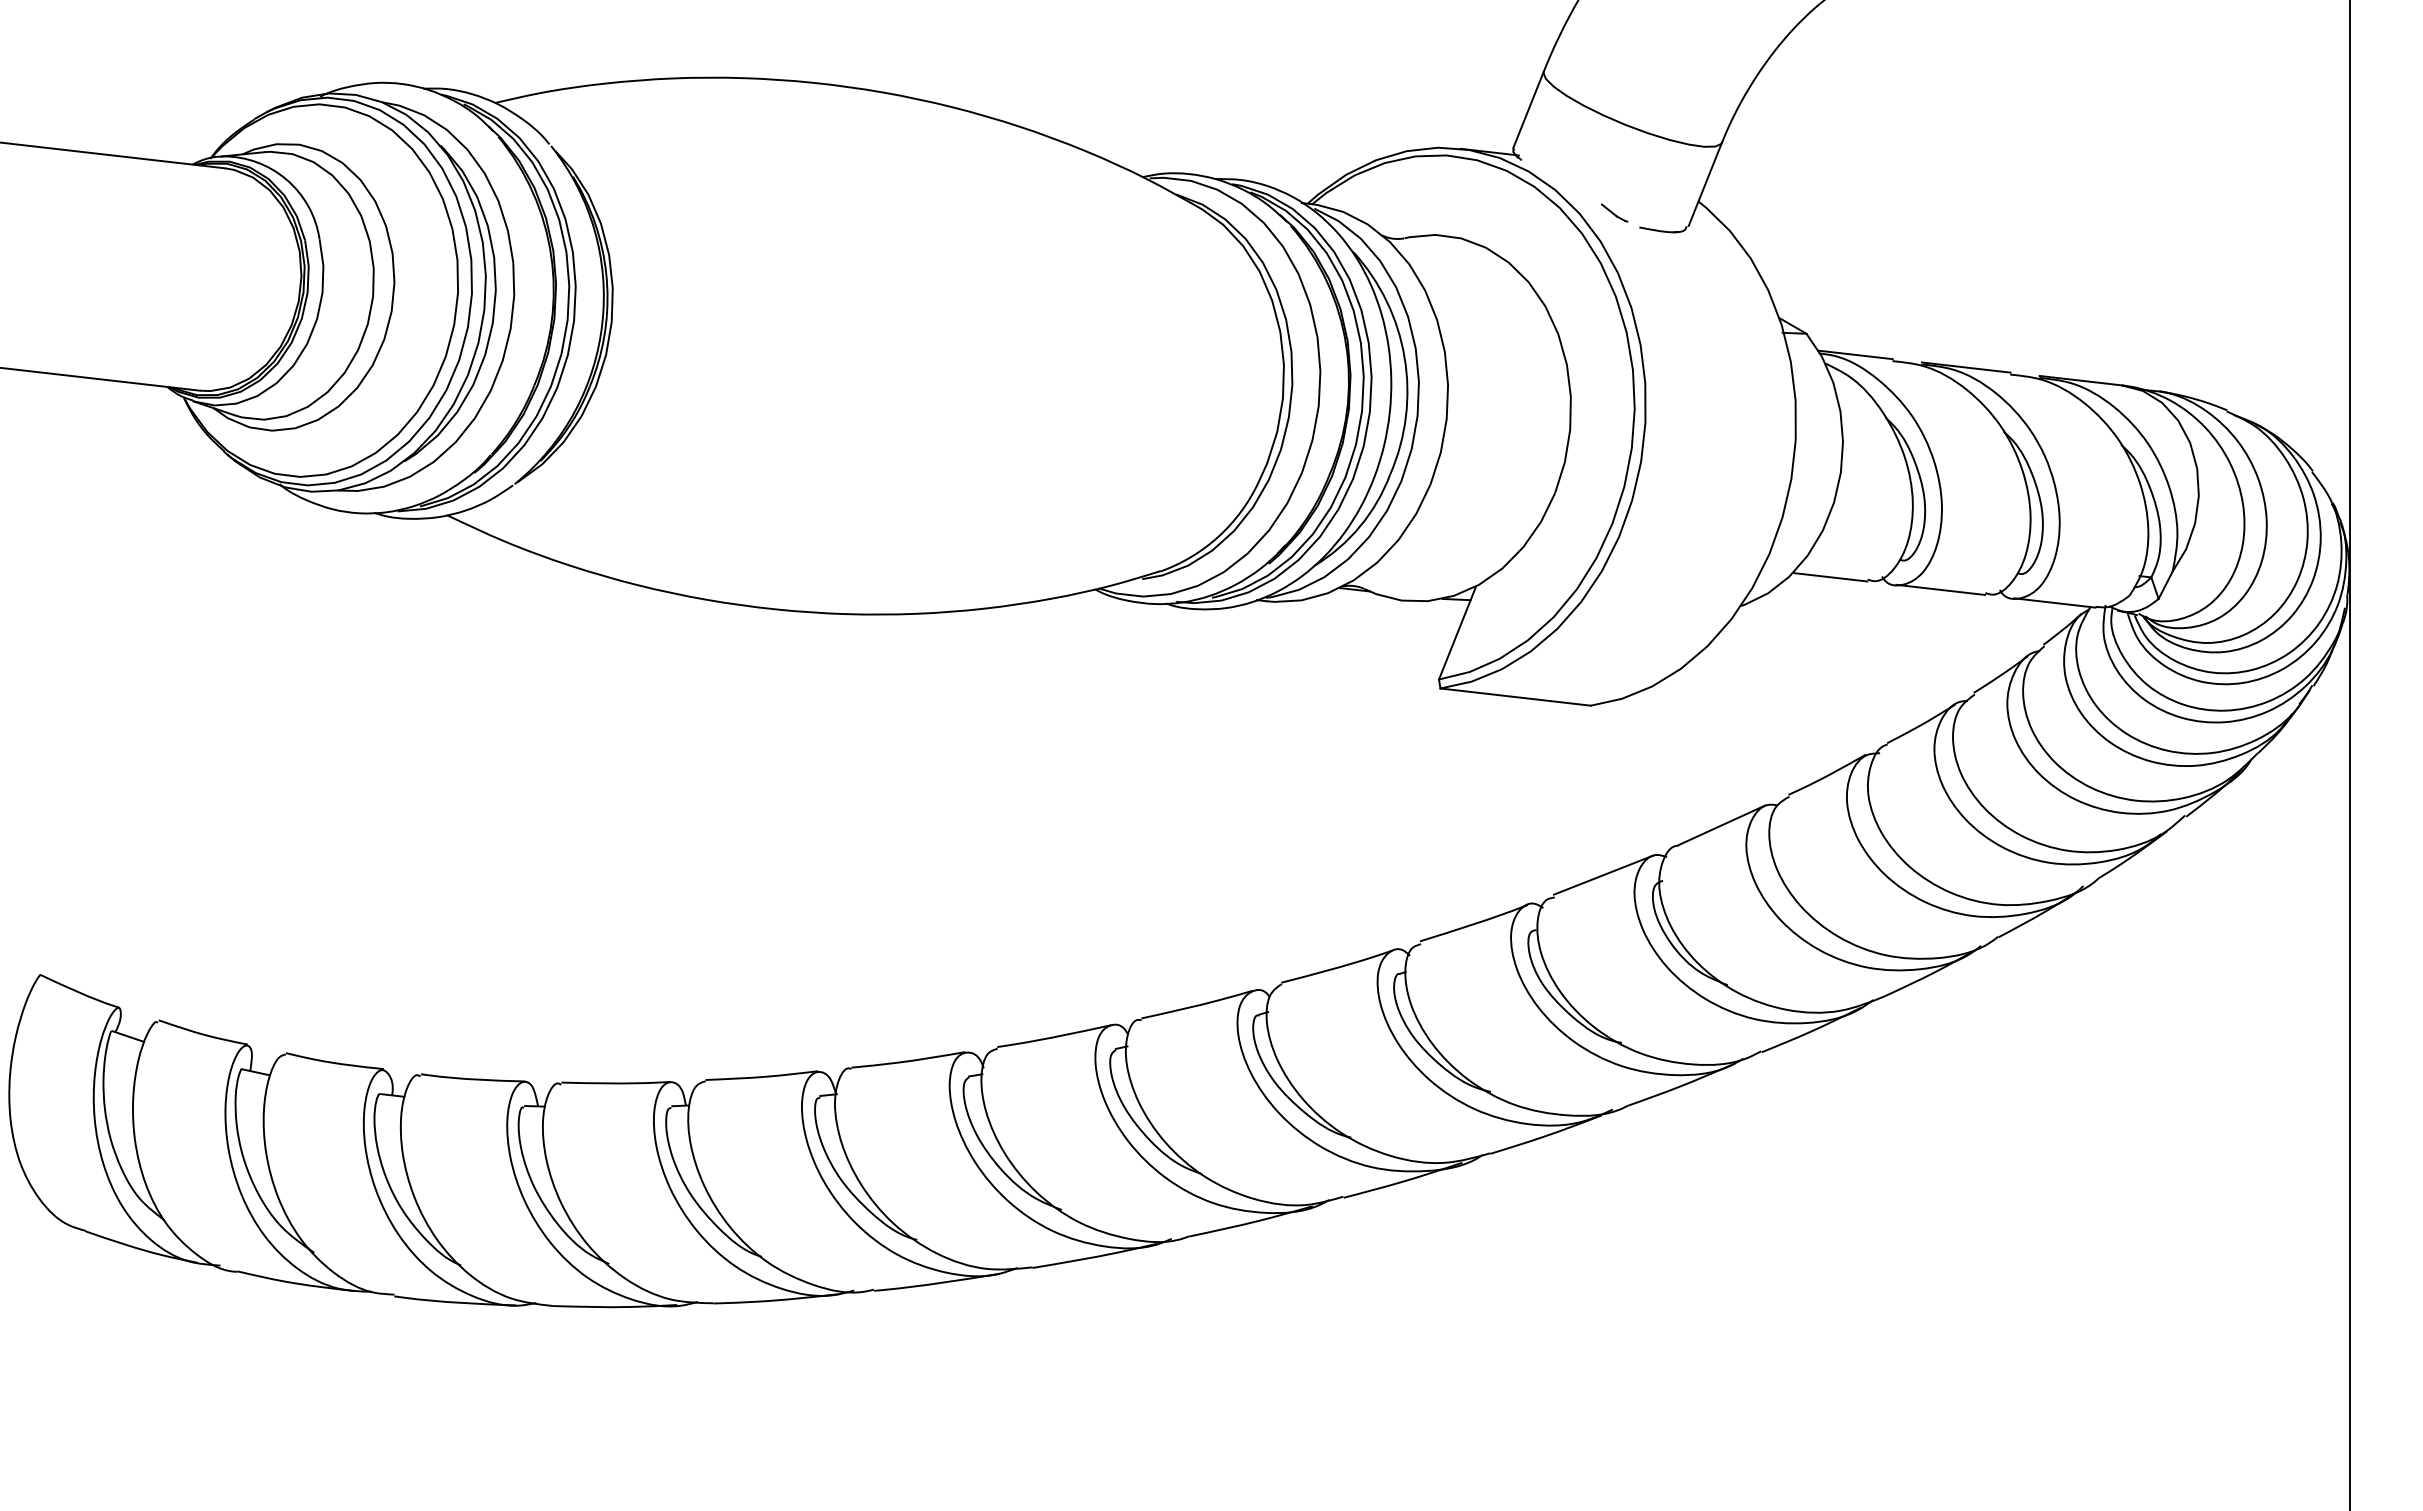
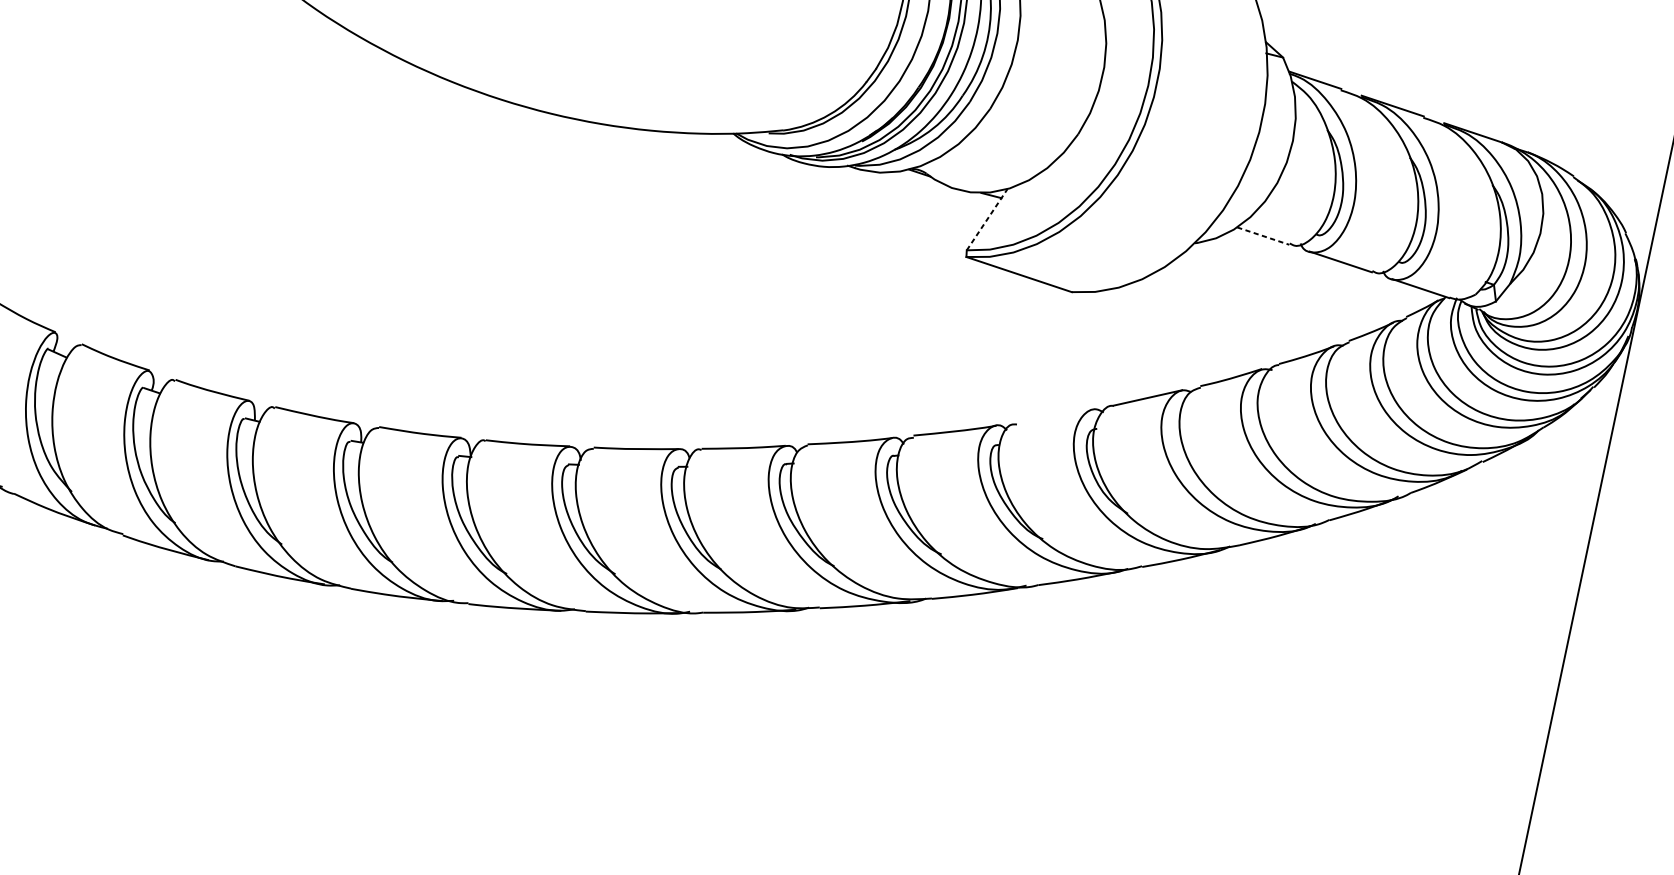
line: (1830, 577) -> (1263, 236), solid -> dashed
line: (1457, 632) -> (987, 219), solid -> dashed
line: (1603, 874) -> (1055, 415), removed

